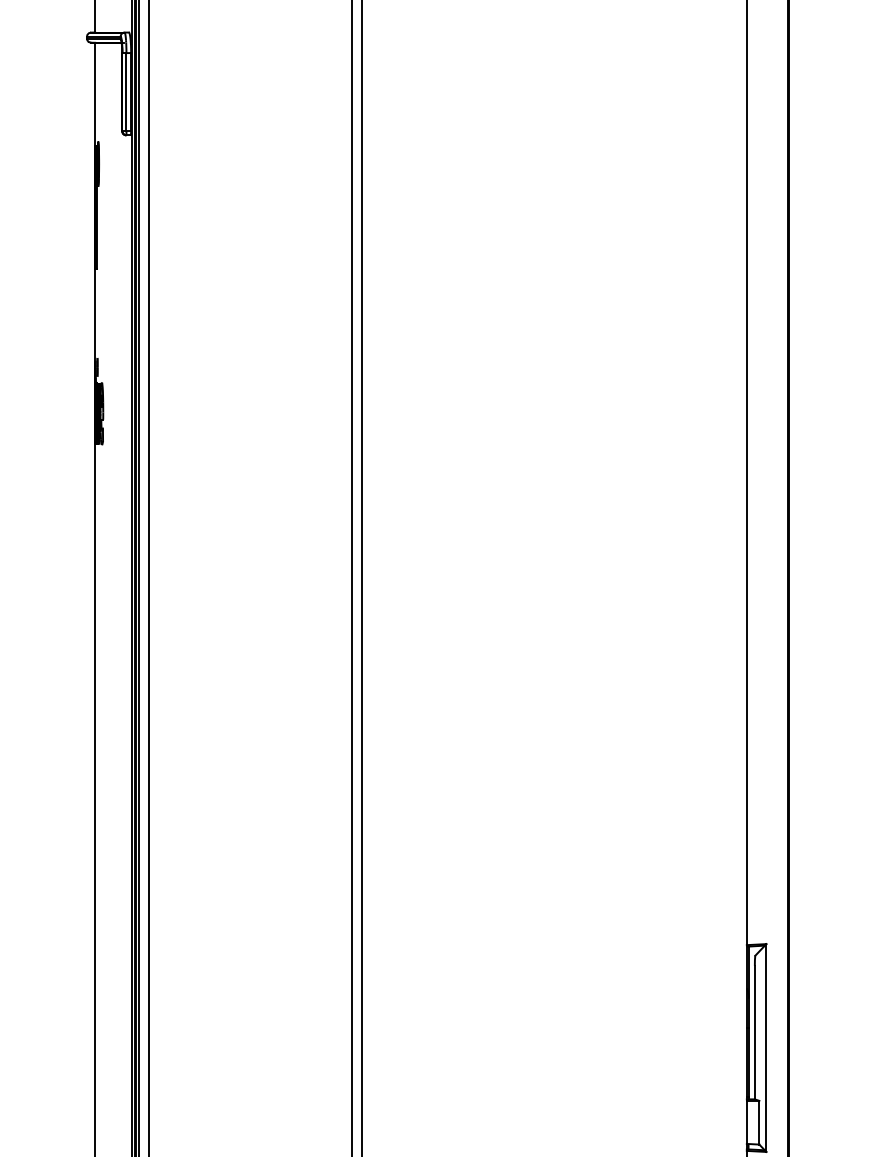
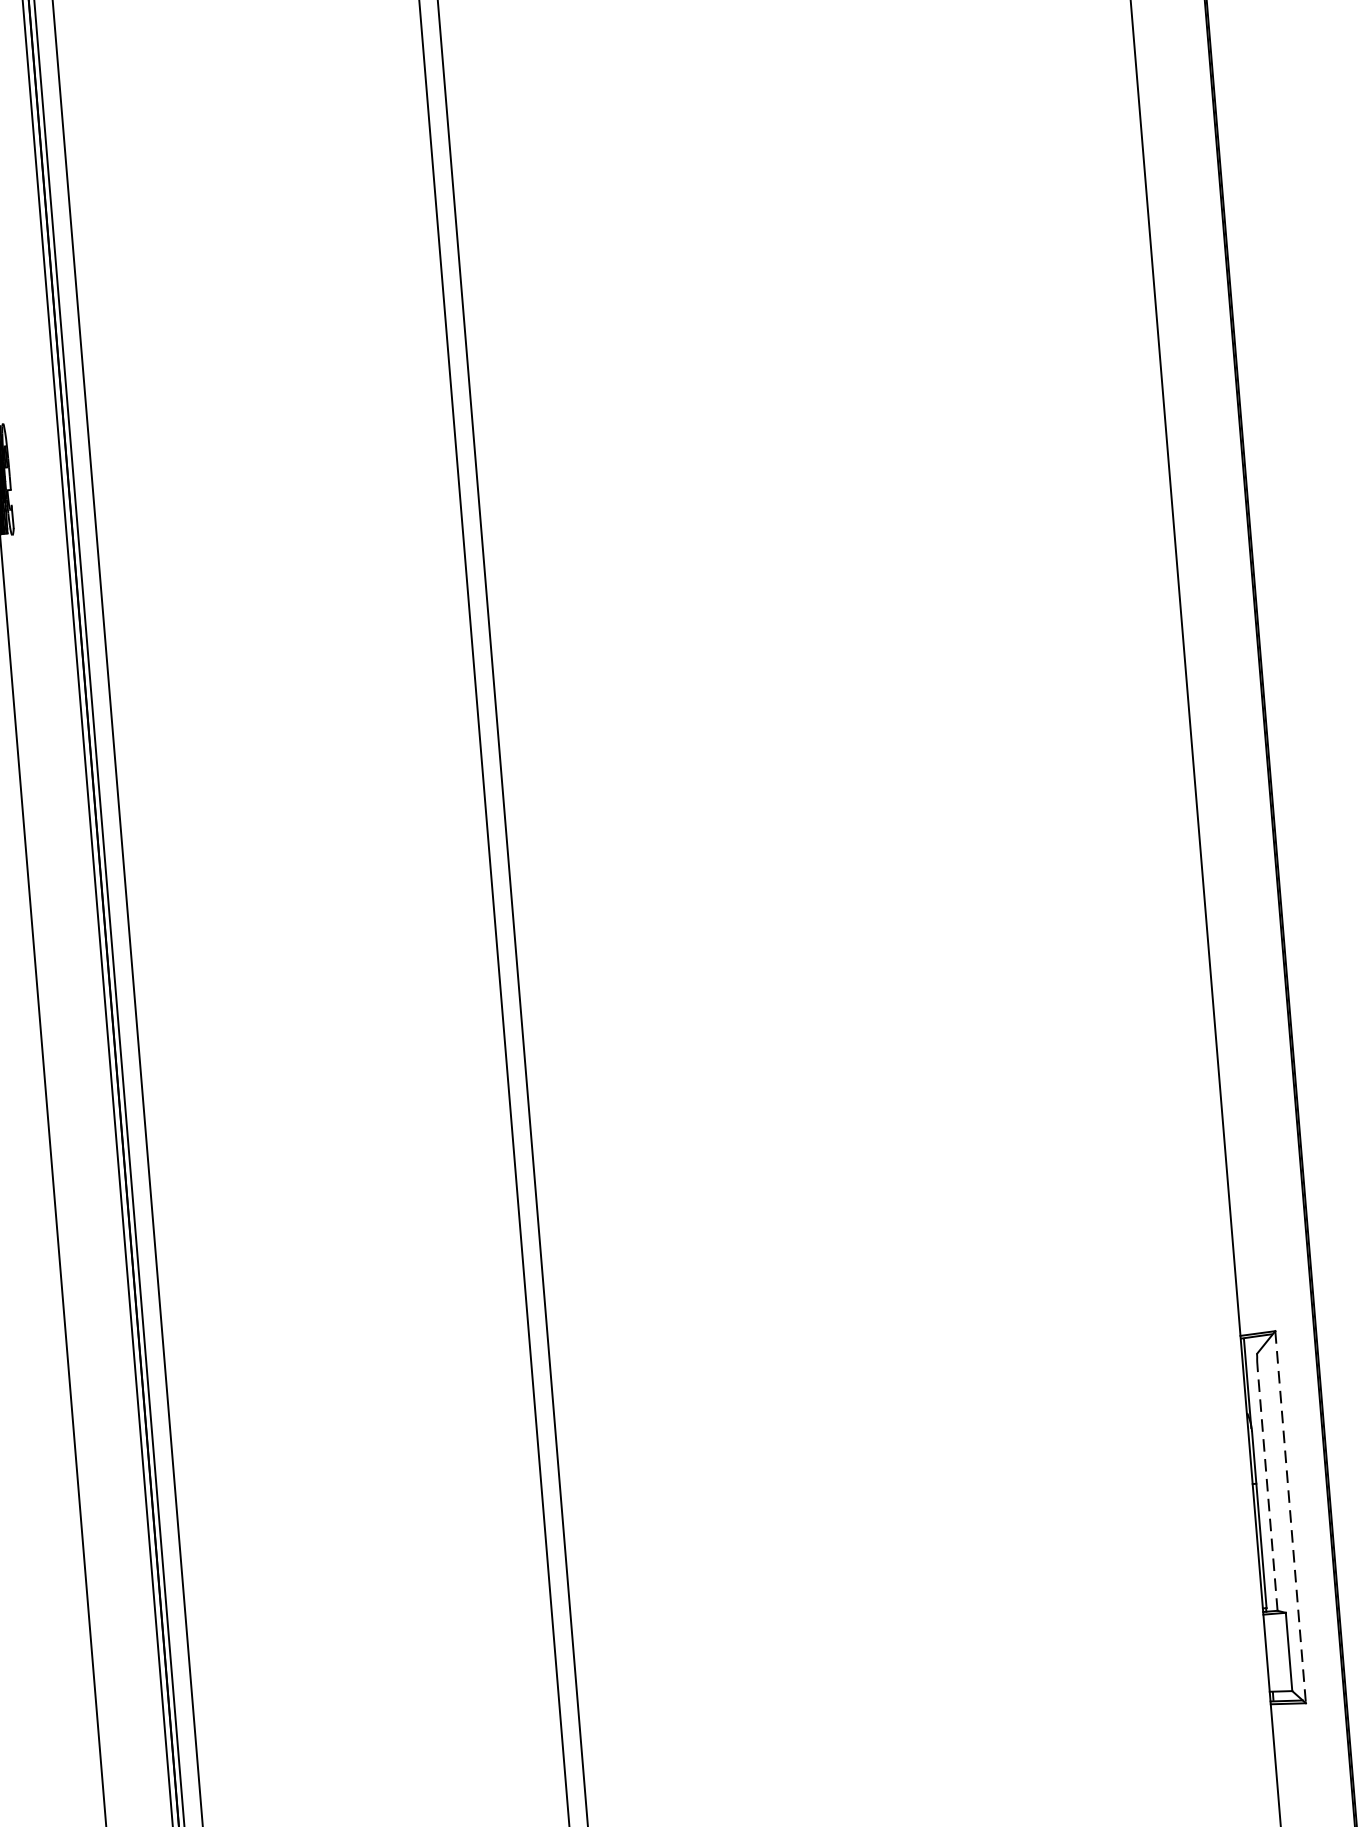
line: (754, 1032) -> (1267, 1491), solid -> dashed
line: (766, 1048) -> (1290, 1518), solid -> dashed

